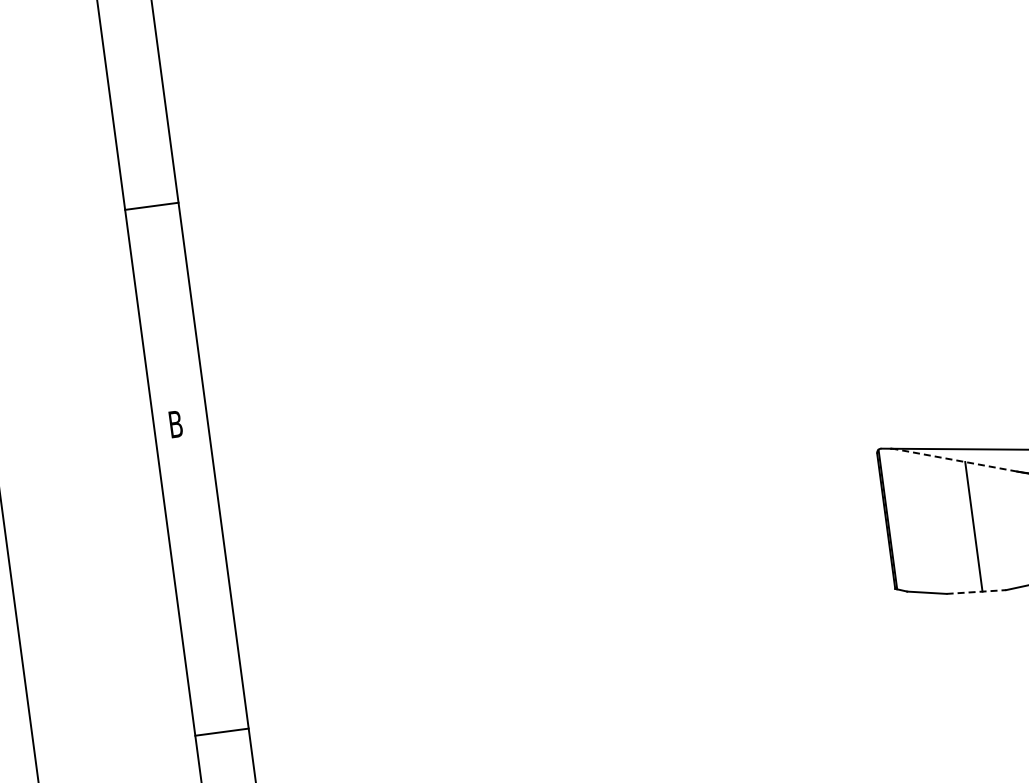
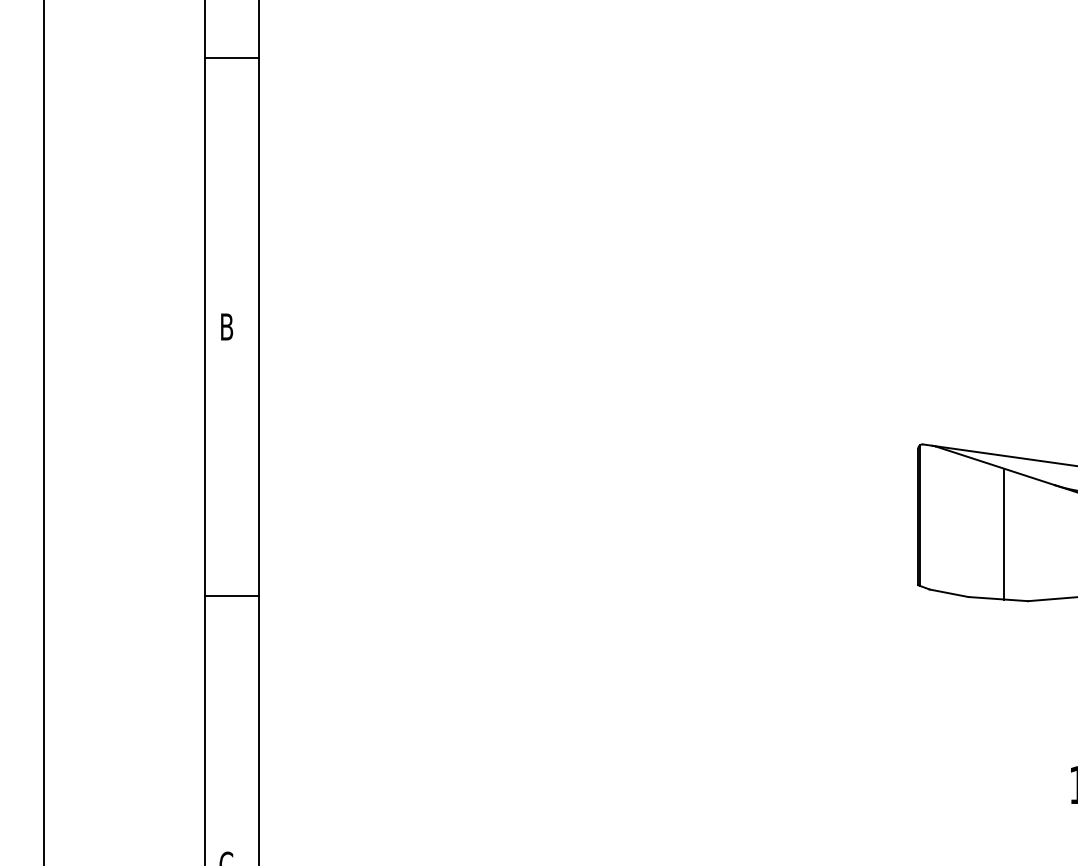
line: (151, 206) -> (231, 57), moved
line: (954, 460) -> (994, 465), dashed -> solid
line: (976, 592) -> (998, 599), dashed -> solid
line: (221, 732) -> (231, 596), moved

